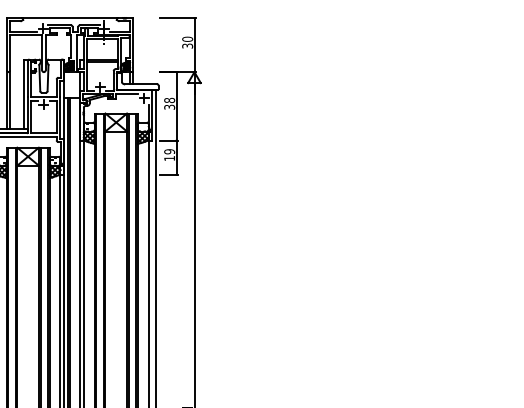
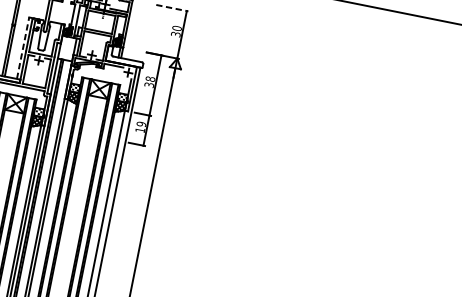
line: (178, 18) -> (172, 8), solid -> dashed
line: (23, 94) -> (22, 48), solid -> dashed

